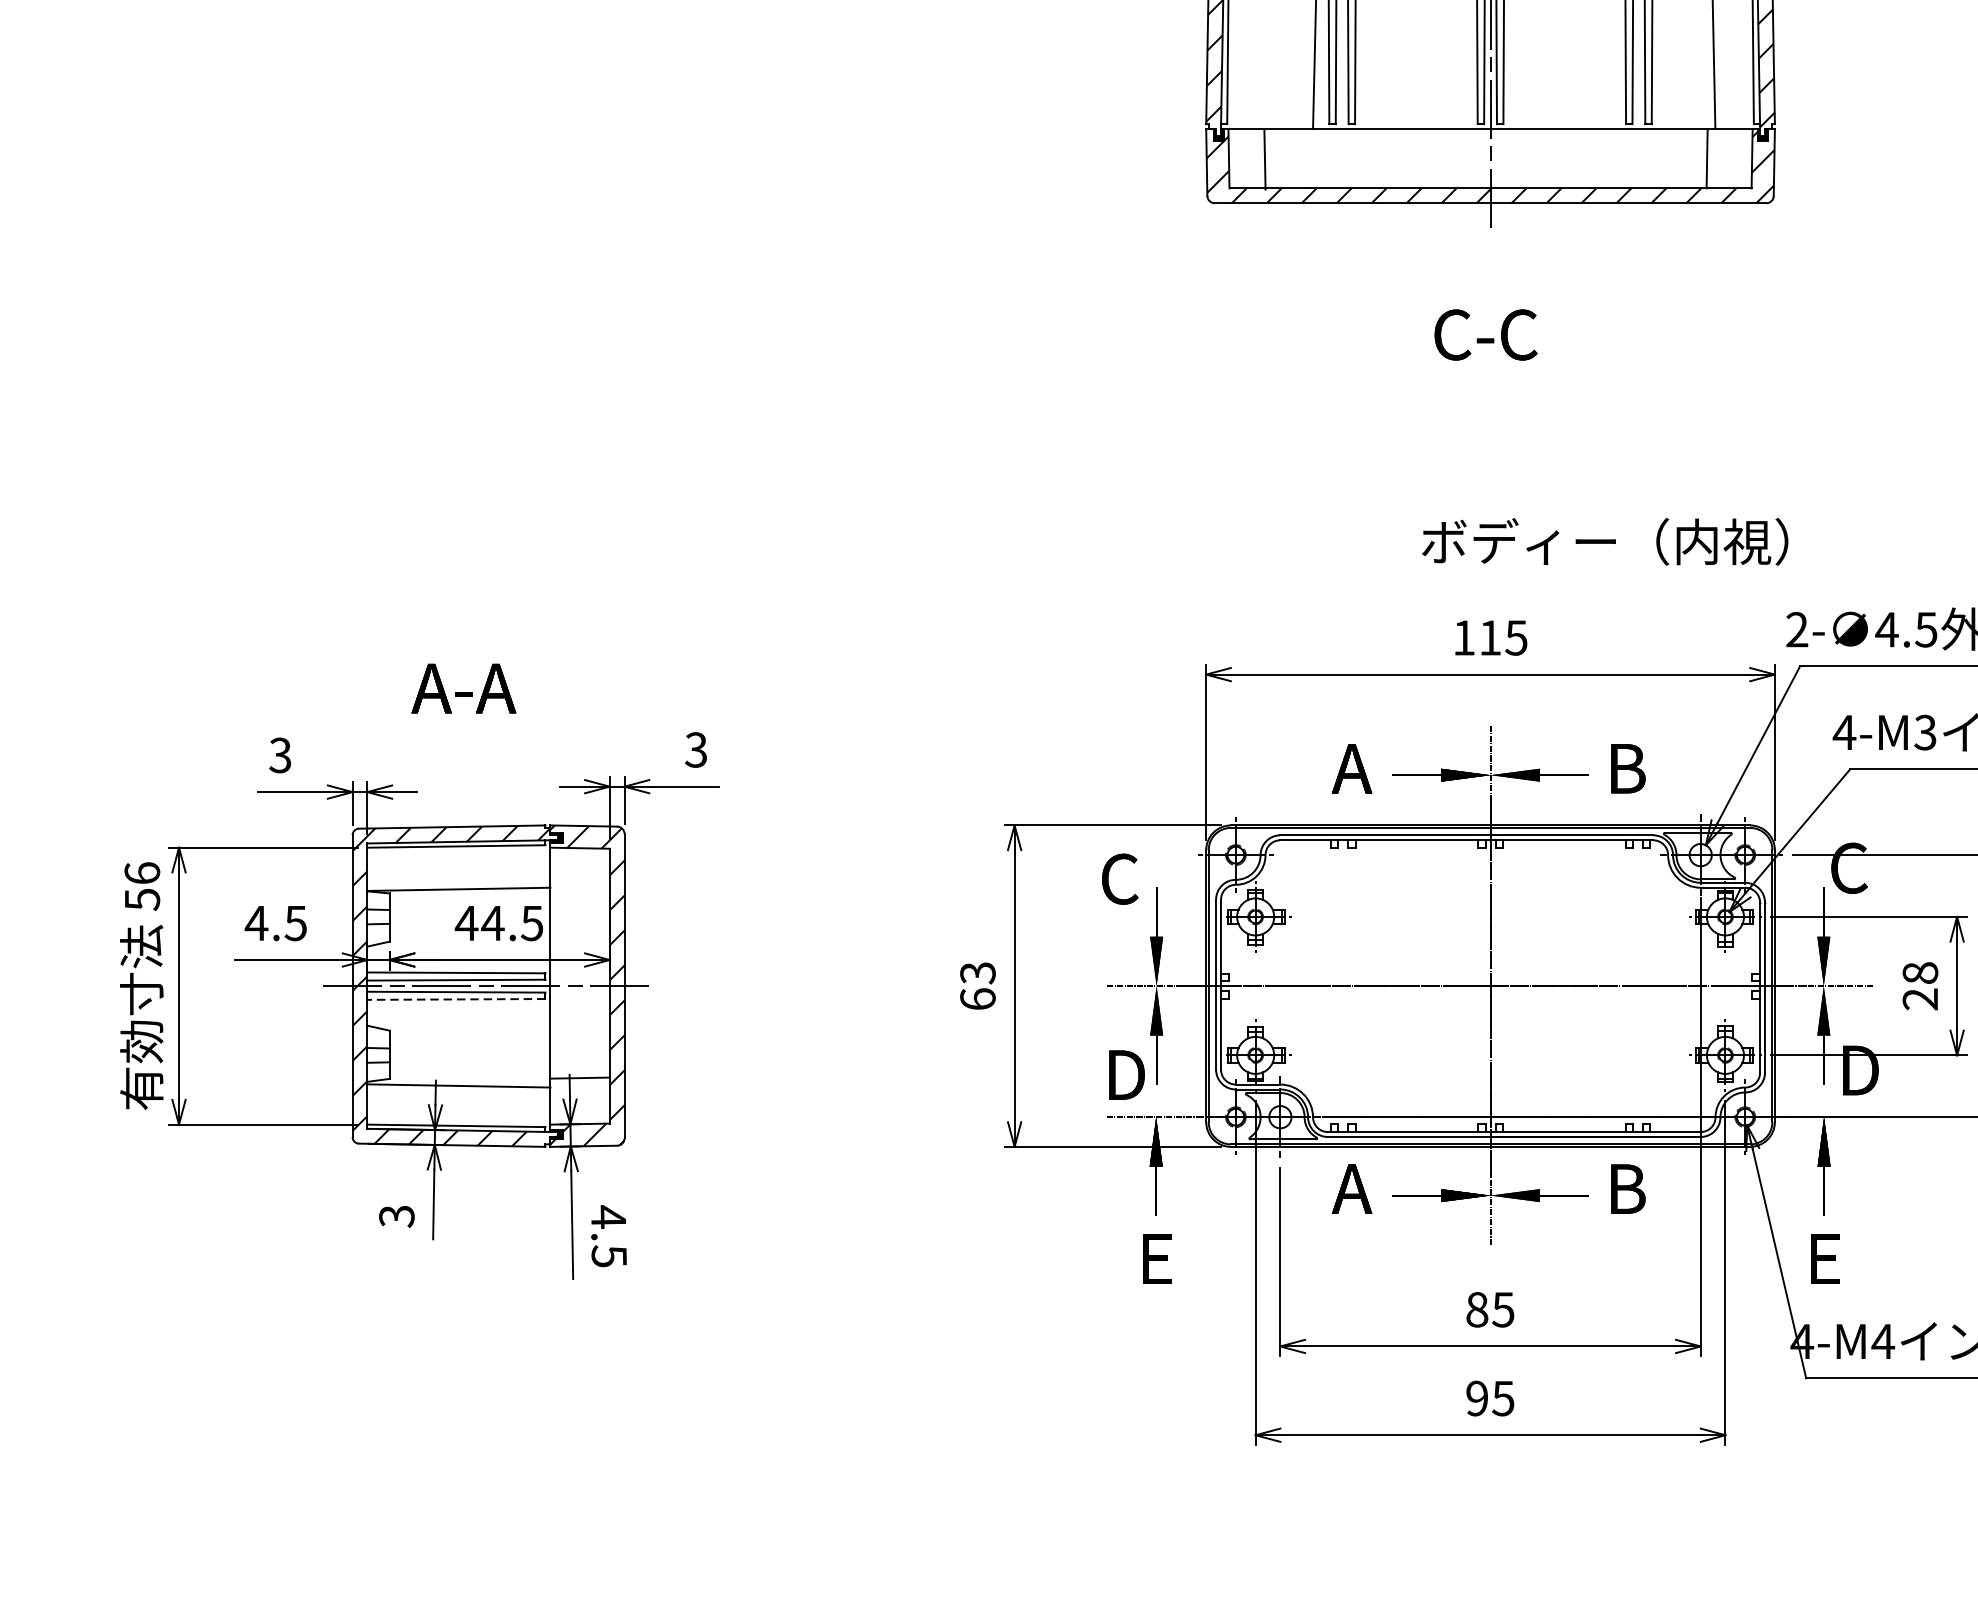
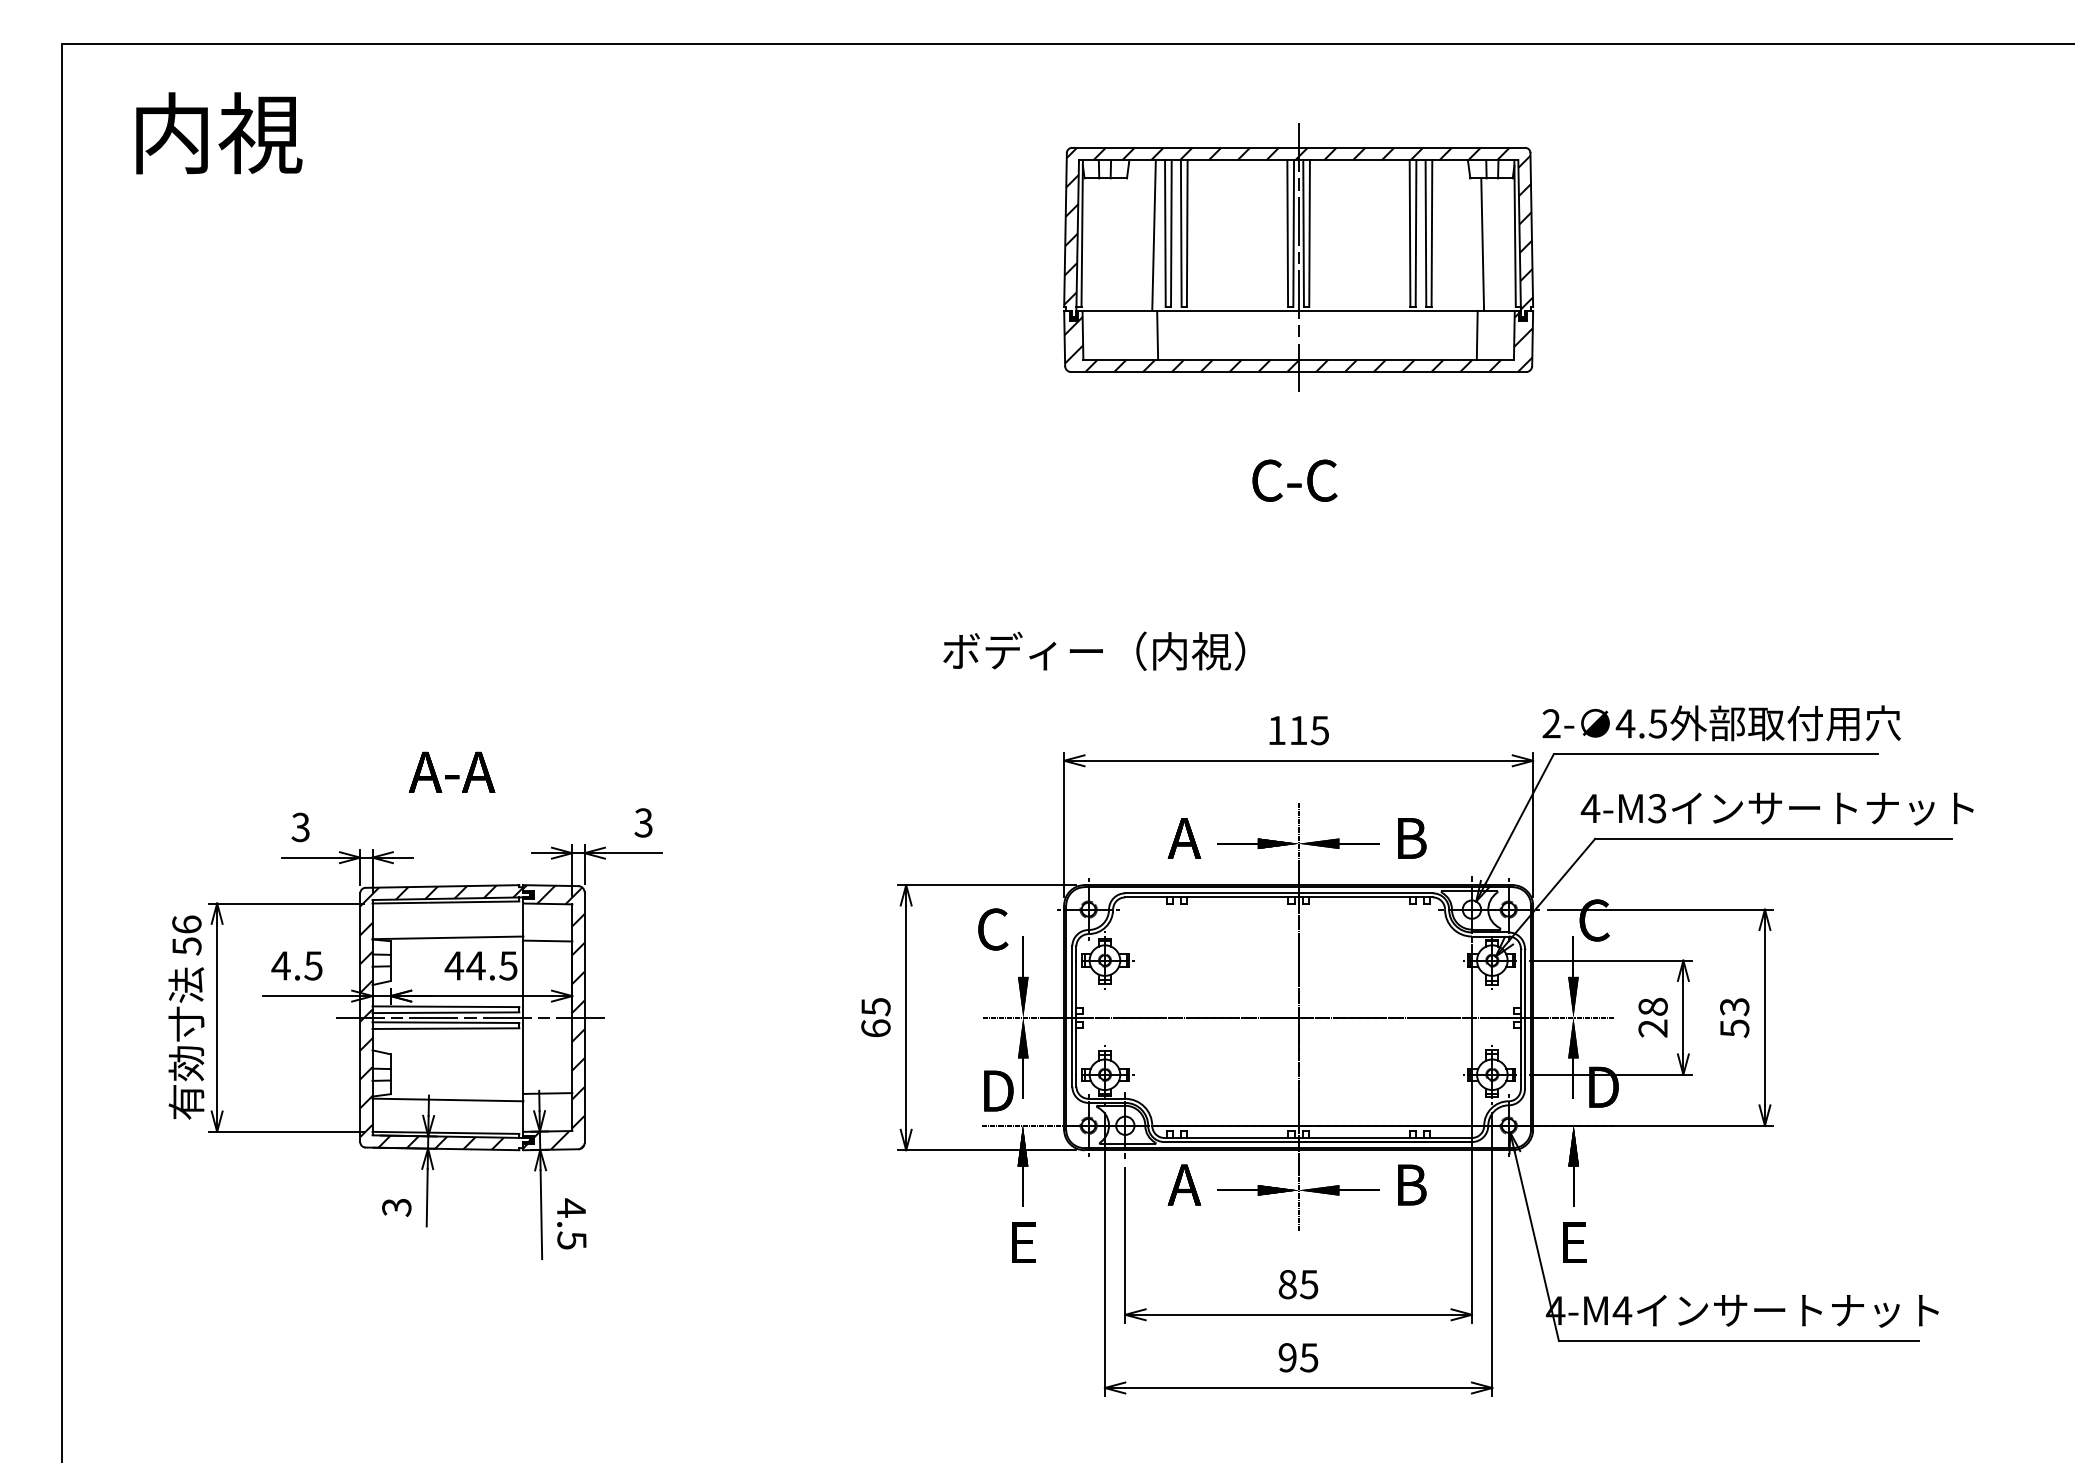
line: (1264, 158) -> (1157, 334), moved
text: (1605, 540) -> (1094, 650), moved
line: (579, 892) -> (547, 940), added
text: (977, 973) -> (875, 1007), 63 -> 65
line: (455, 999) -> (445, 1028), dashed -> solid

